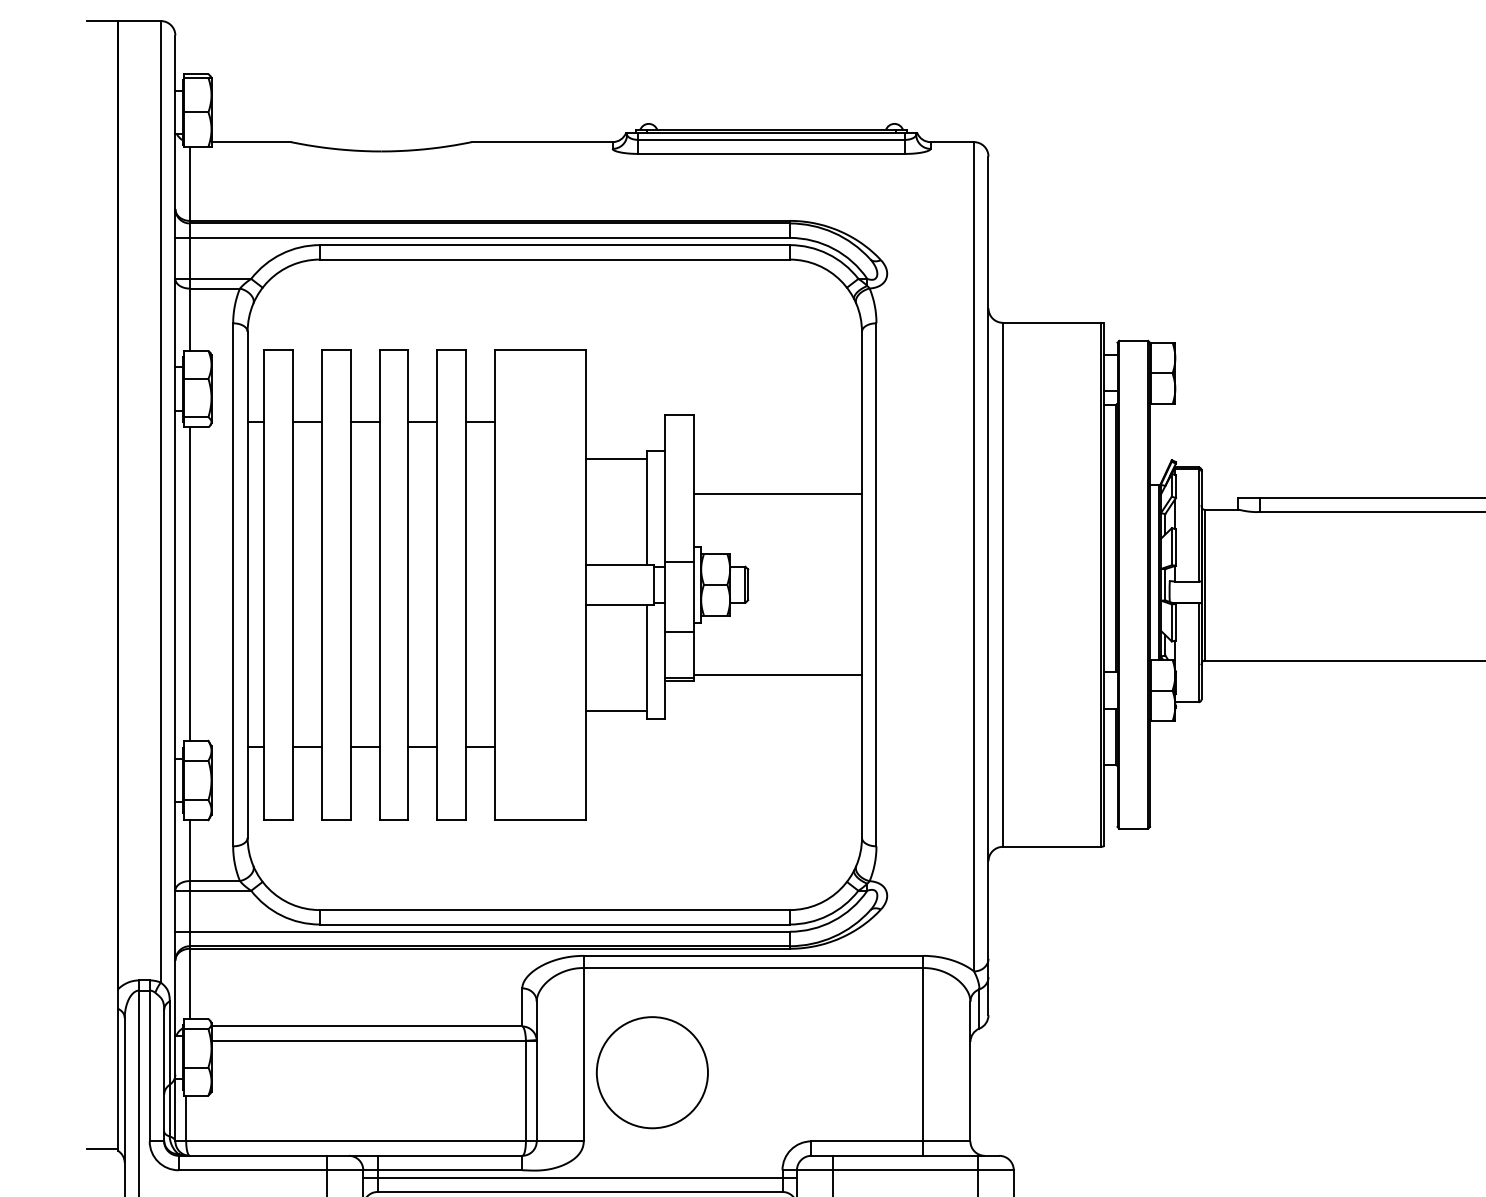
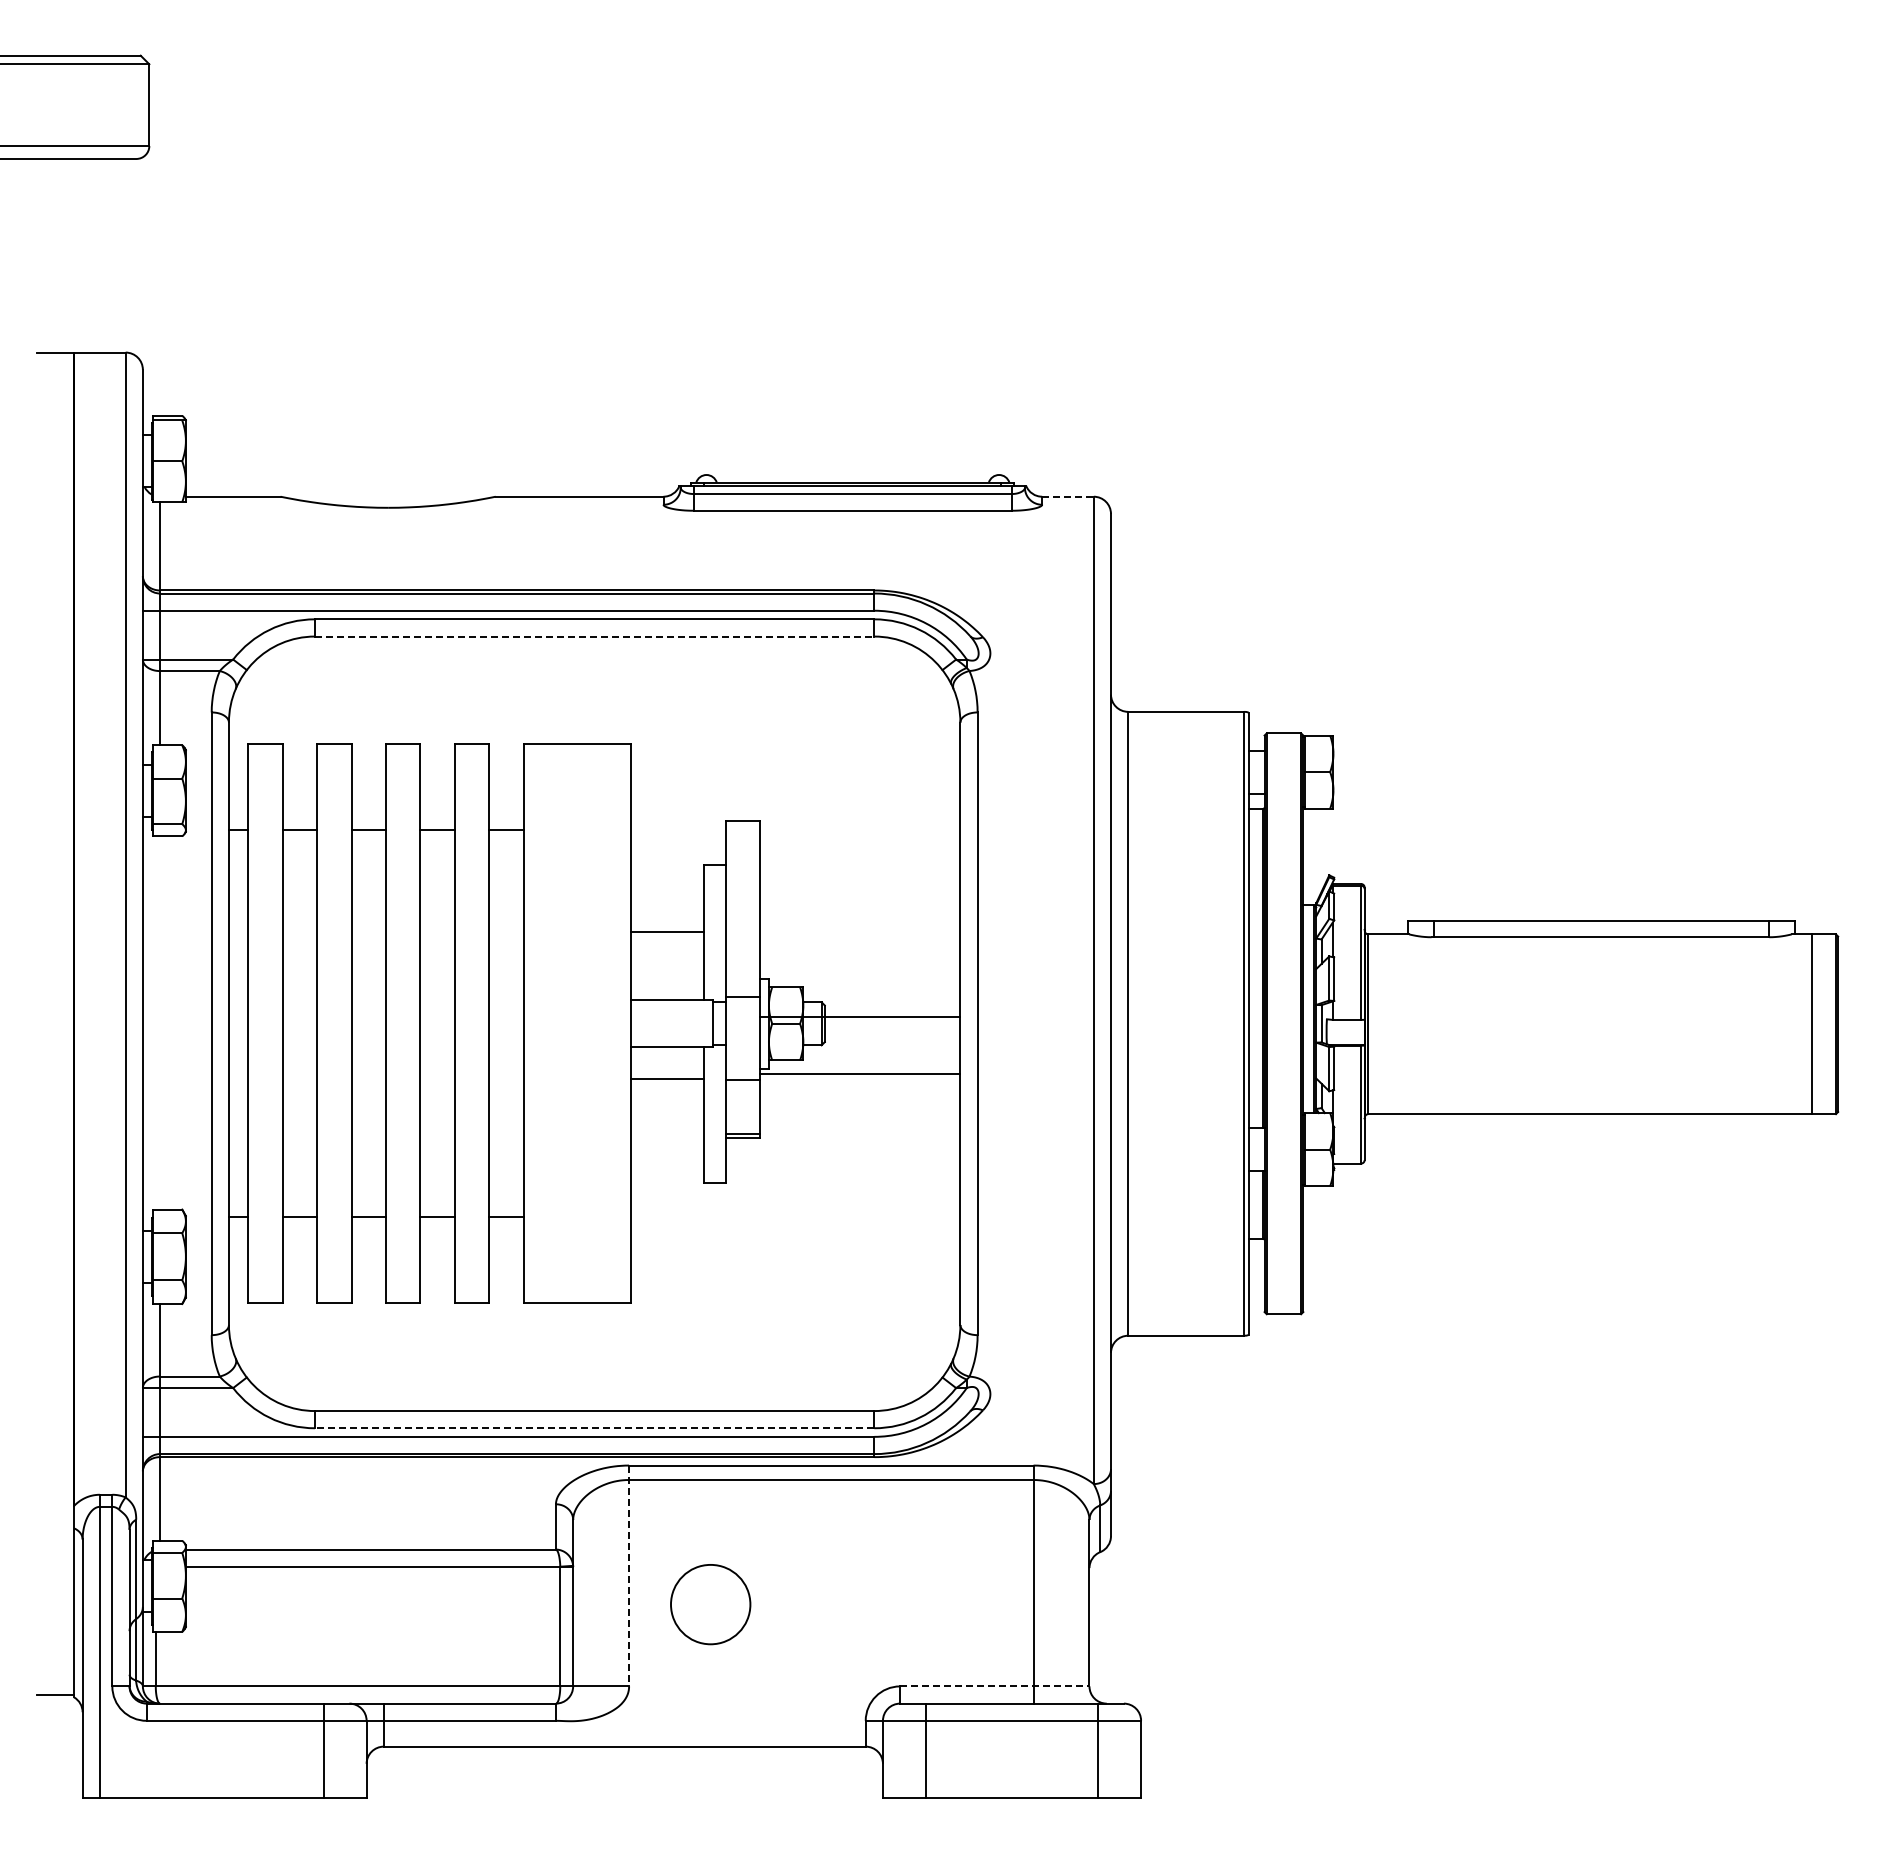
line: (951, 141) -> (1067, 496), solid -> dashed
line: (554, 259) -> (594, 636), solid -> dashed
line: (615, 458) -> (667, 931), moved
line: (778, 494) -> (860, 1017), moved
line: (190, 583) -> (160, 1022), removed
line: (778, 675) -> (860, 1074), moved
line: (615, 710) -> (667, 1078), moved
line: (554, 924) -> (594, 1428), solid -> dashed
line: (584, 1049) -> (629, 1576), solid -> dashed
circle: (652, 1072) -> (710, 1604), size x0.6
line: (890, 1141) -> (994, 1686), solid -> dashed
line: (579, 1177) -> (624, 1729), removed

